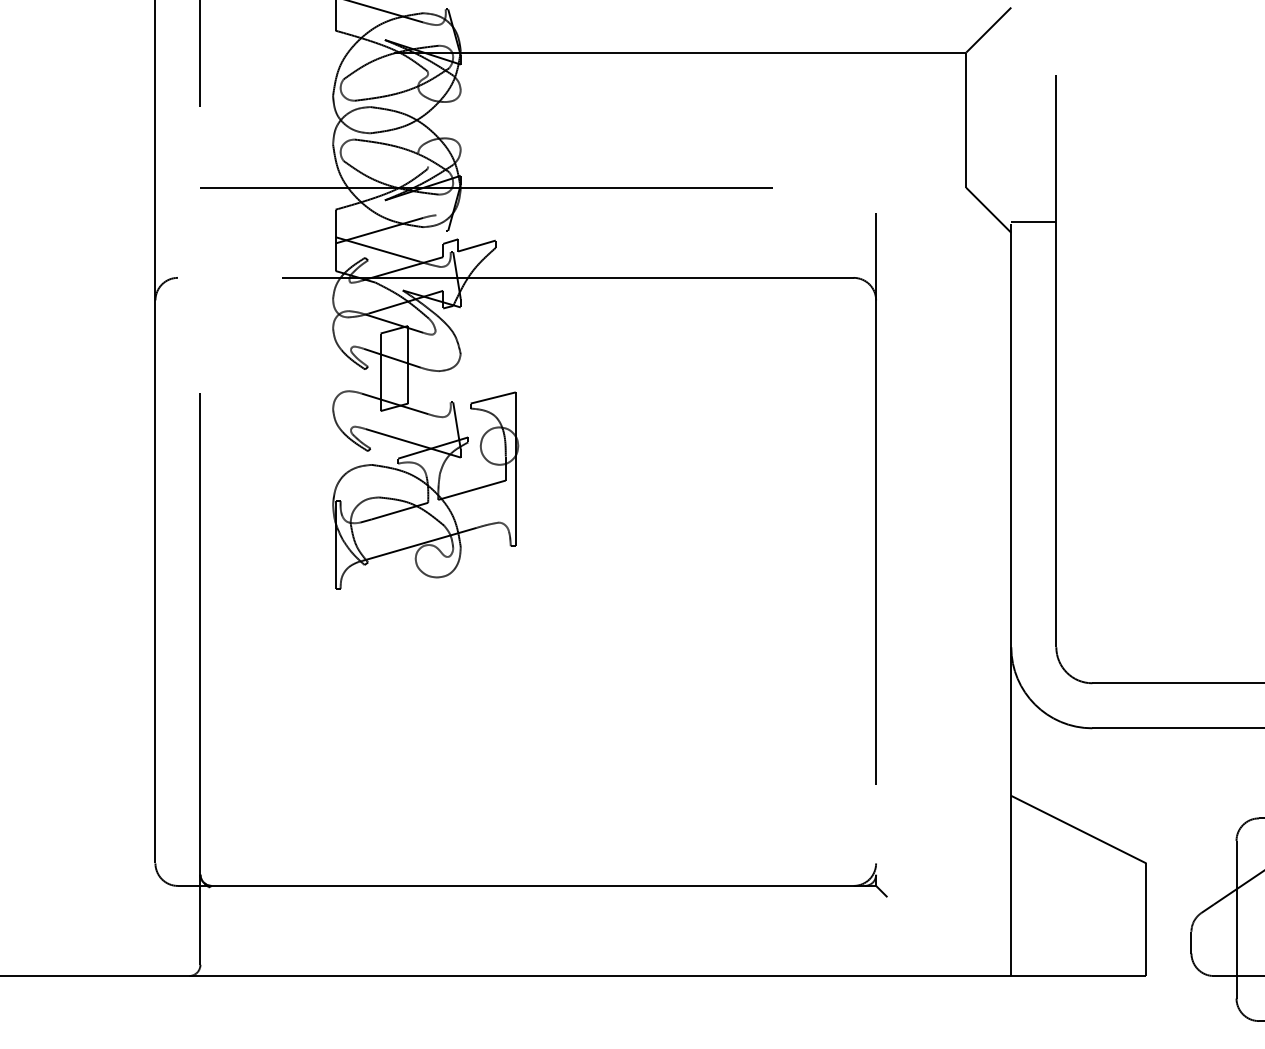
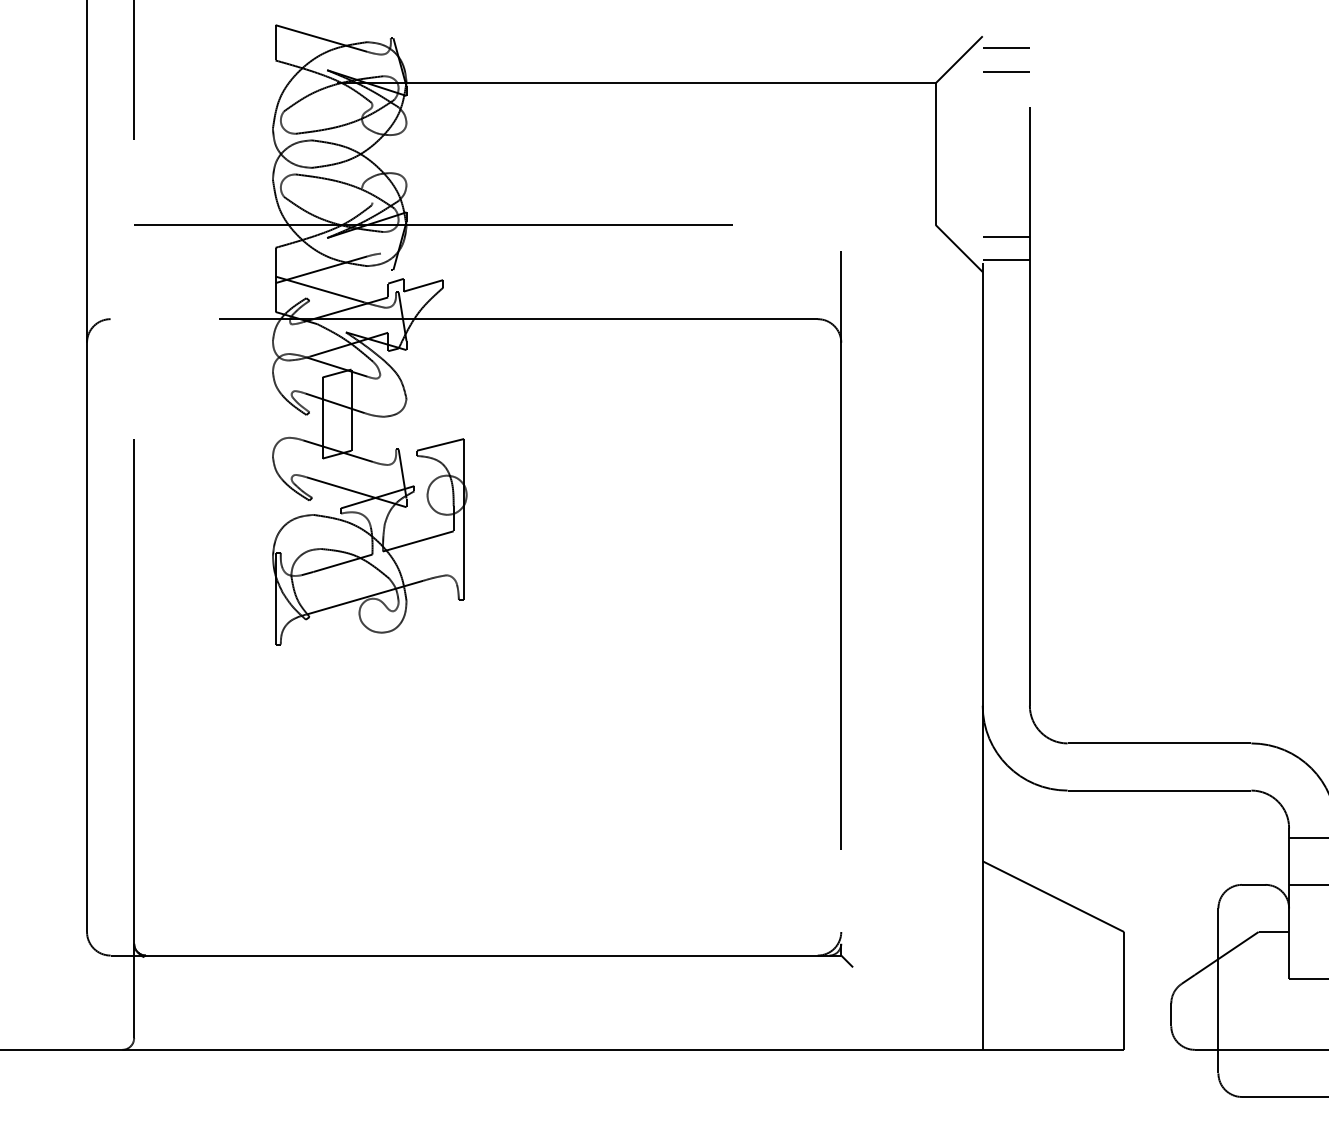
line: (1033, 19) -> (1005, 48), added
line: (1034, 41) -> (1006, 71), added
line: (1033, 198) -> (1005, 236), added

